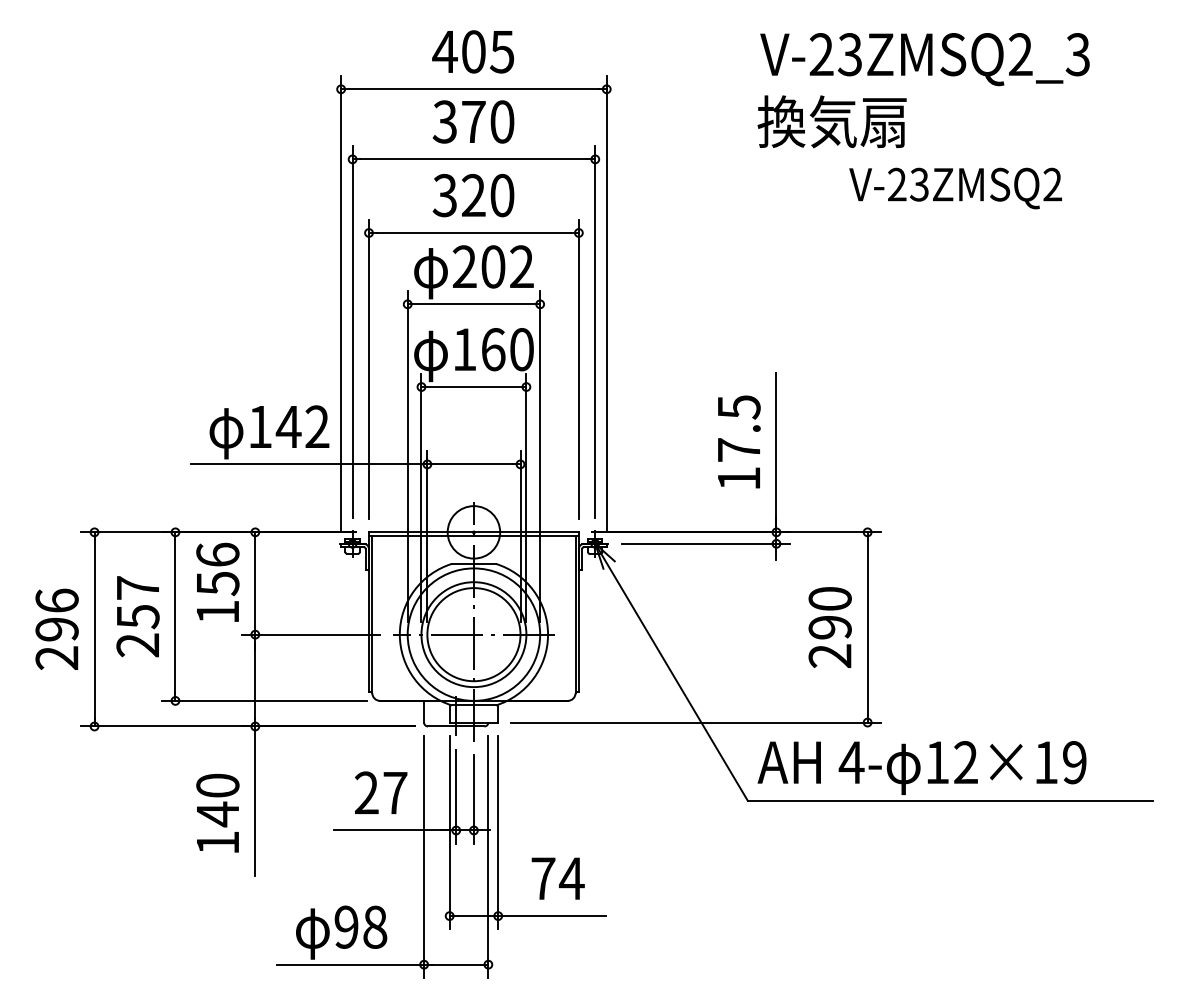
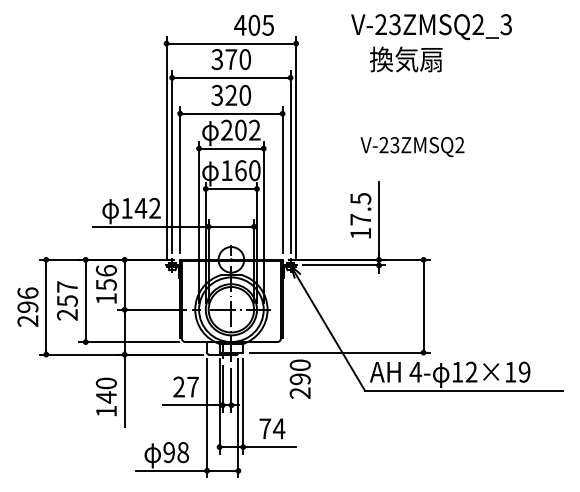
text: (472, 50) -> (253, 24), moved
text: (924, 58) -> (431, 26), moved
text: (955, 189) -> (412, 147), moved
text: (828, 625) -> (299, 378), moved

